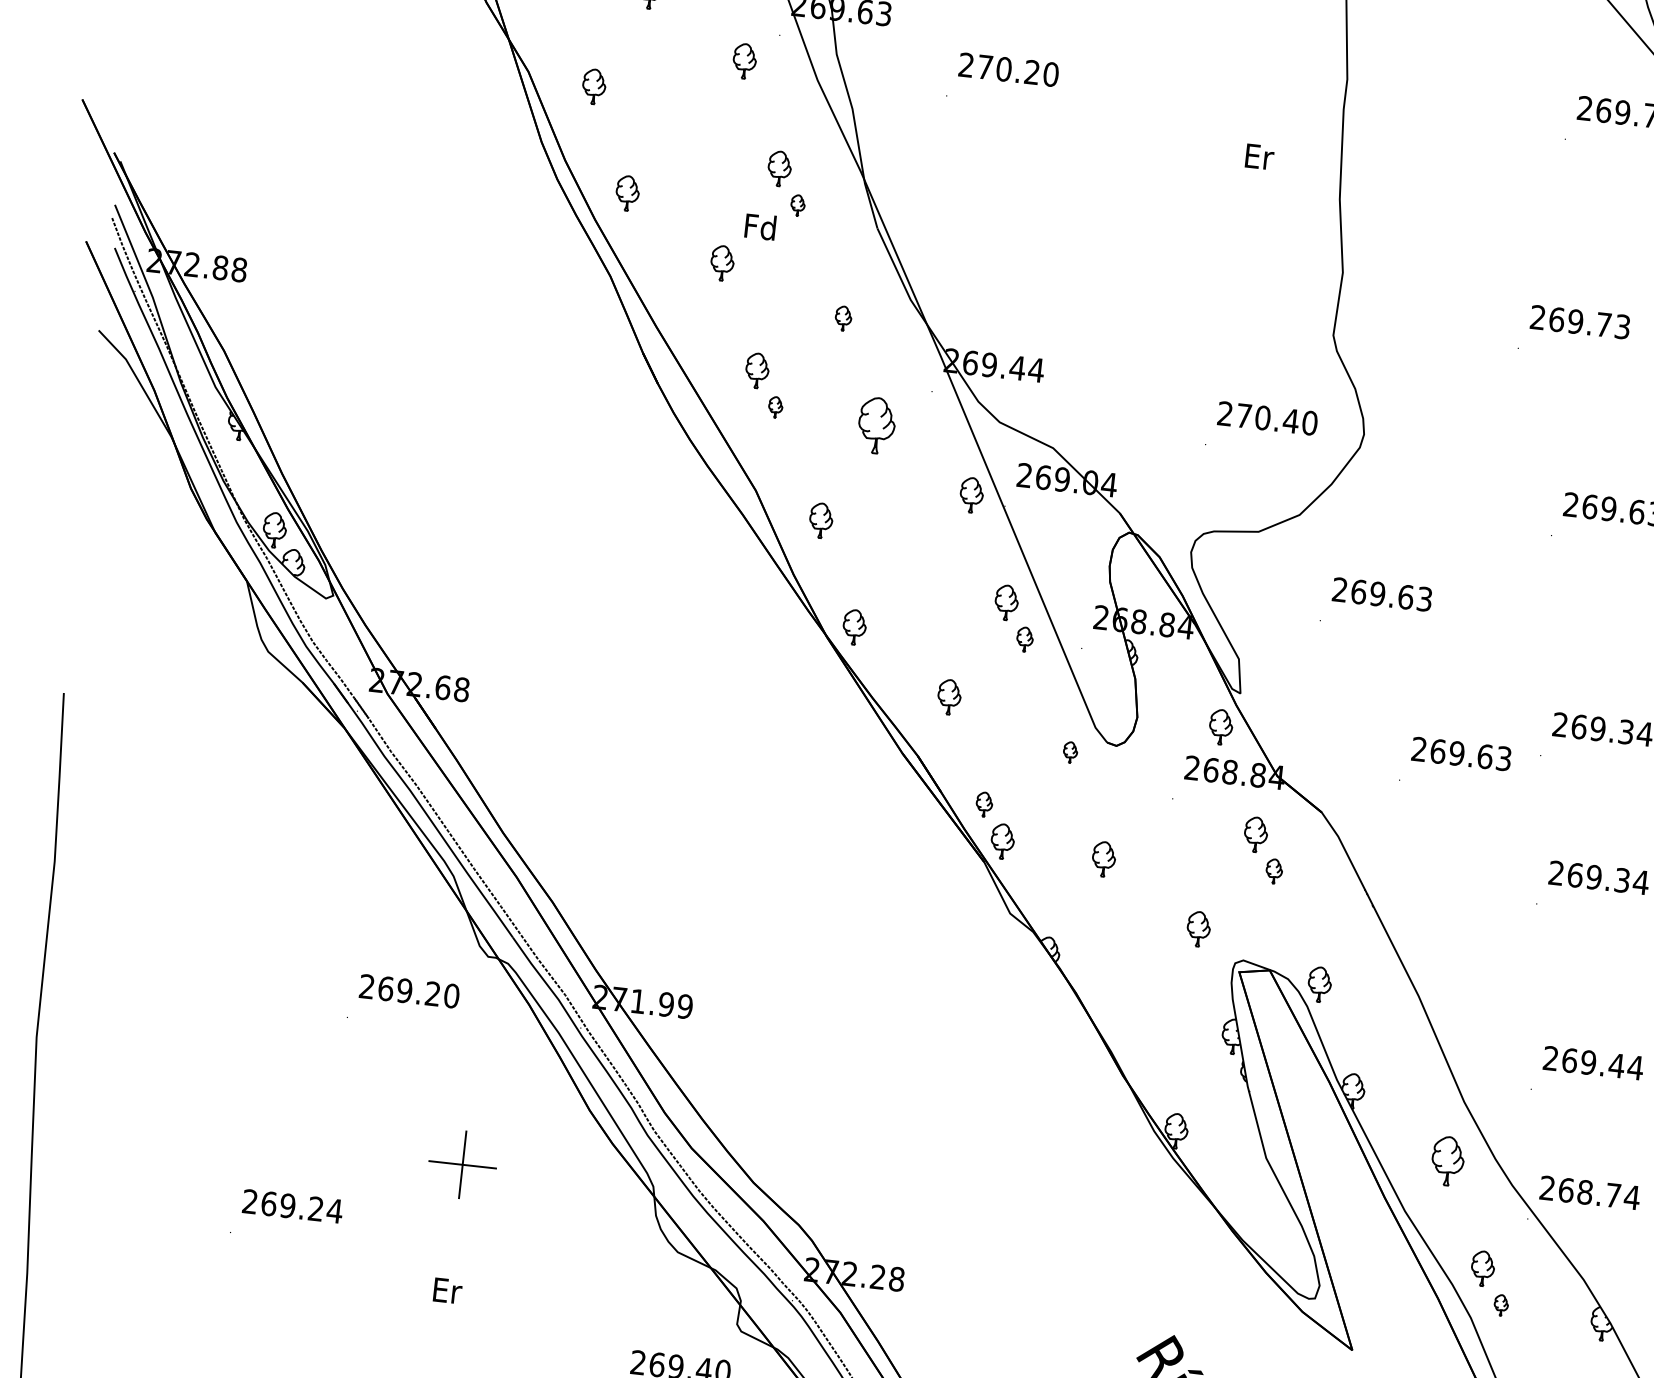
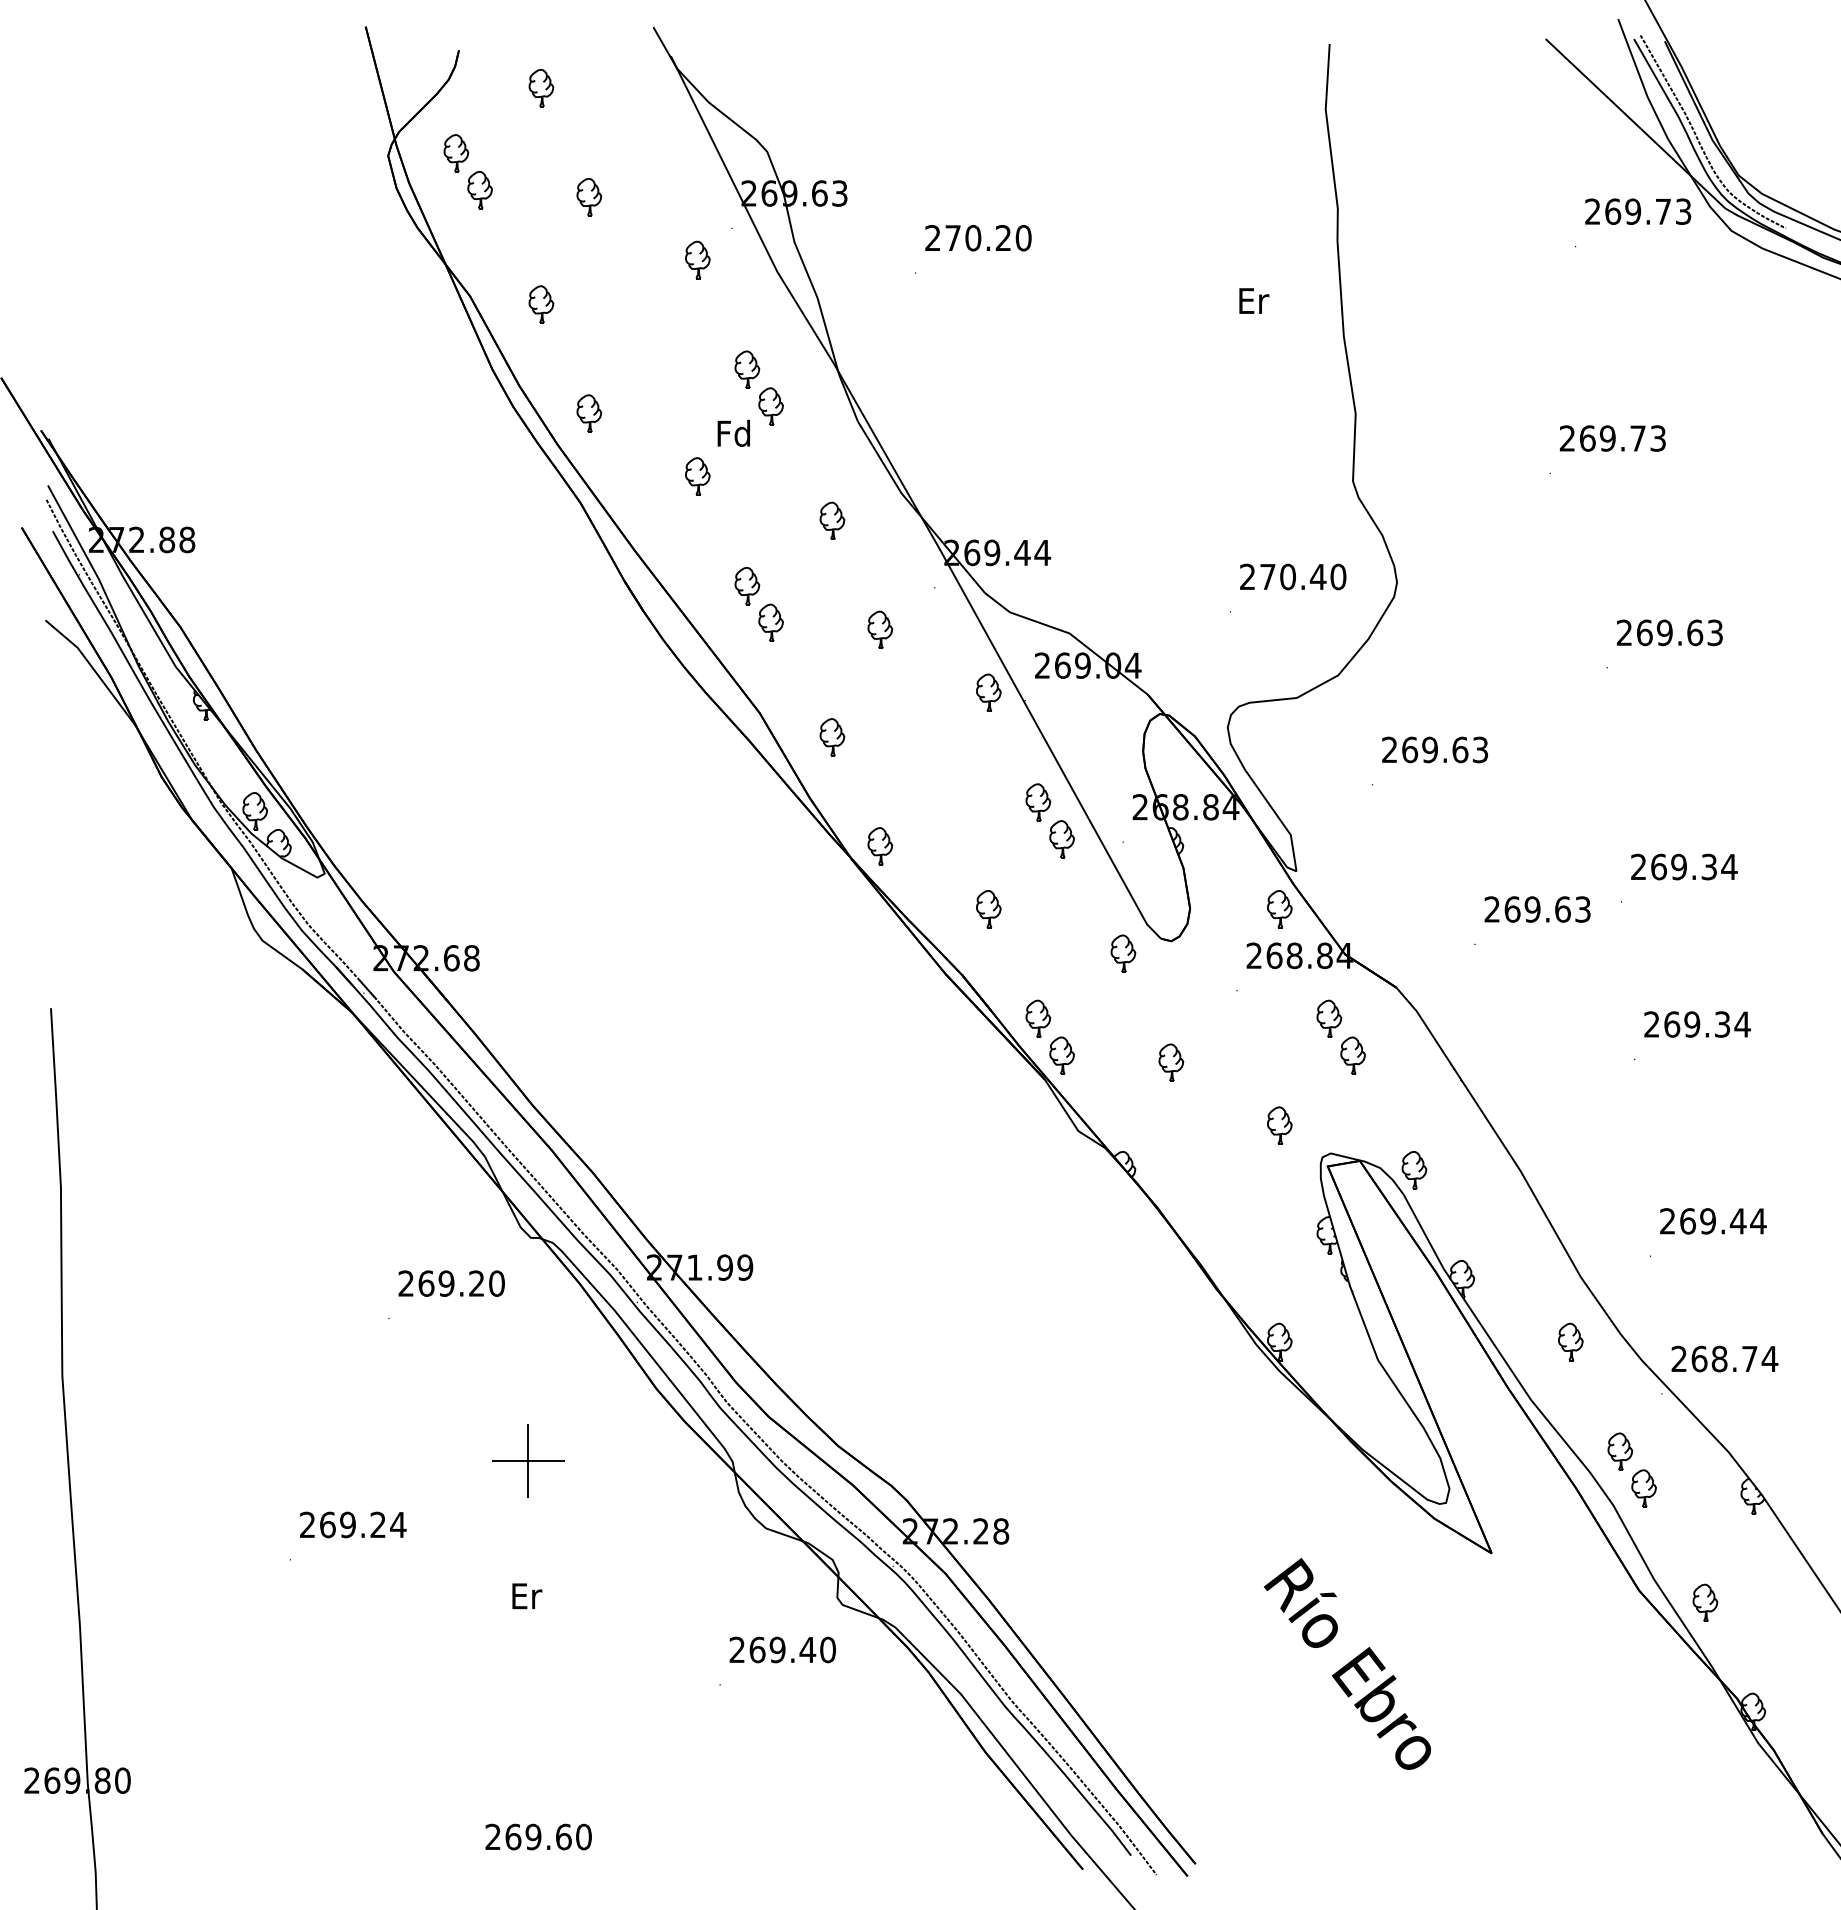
part: (797, 205) -> (770, 406), size x1.67
part: (843, 318) -> (832, 520), size x1.43
part: (775, 407) -> (770, 622), size x1.67
part: (877, 425) -> (880, 629), size x0.62
part: (1024, 639) -> (1061, 839), size x1.43
part: (1070, 752) -> (1123, 953), size x1.67
part: (984, 804) -> (1038, 1018), size x1.43
part: (1273, 871) -> (1352, 1055), size x1.43
part: (1447, 1160) -> (1570, 1341), size x0.71
part: (1500, 1305) -> (1643, 1488), size x1.67

